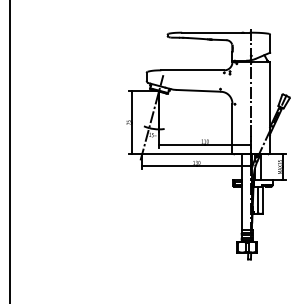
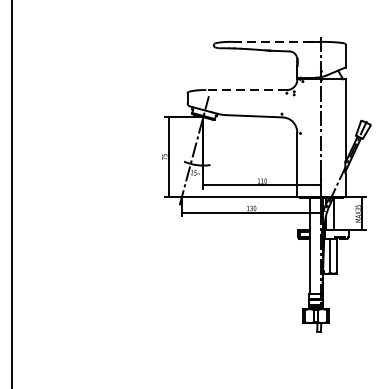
line: (212, 32) -> (271, 41), solid -> dashed
line: (192, 70) -> (246, 90), solid -> dashed

